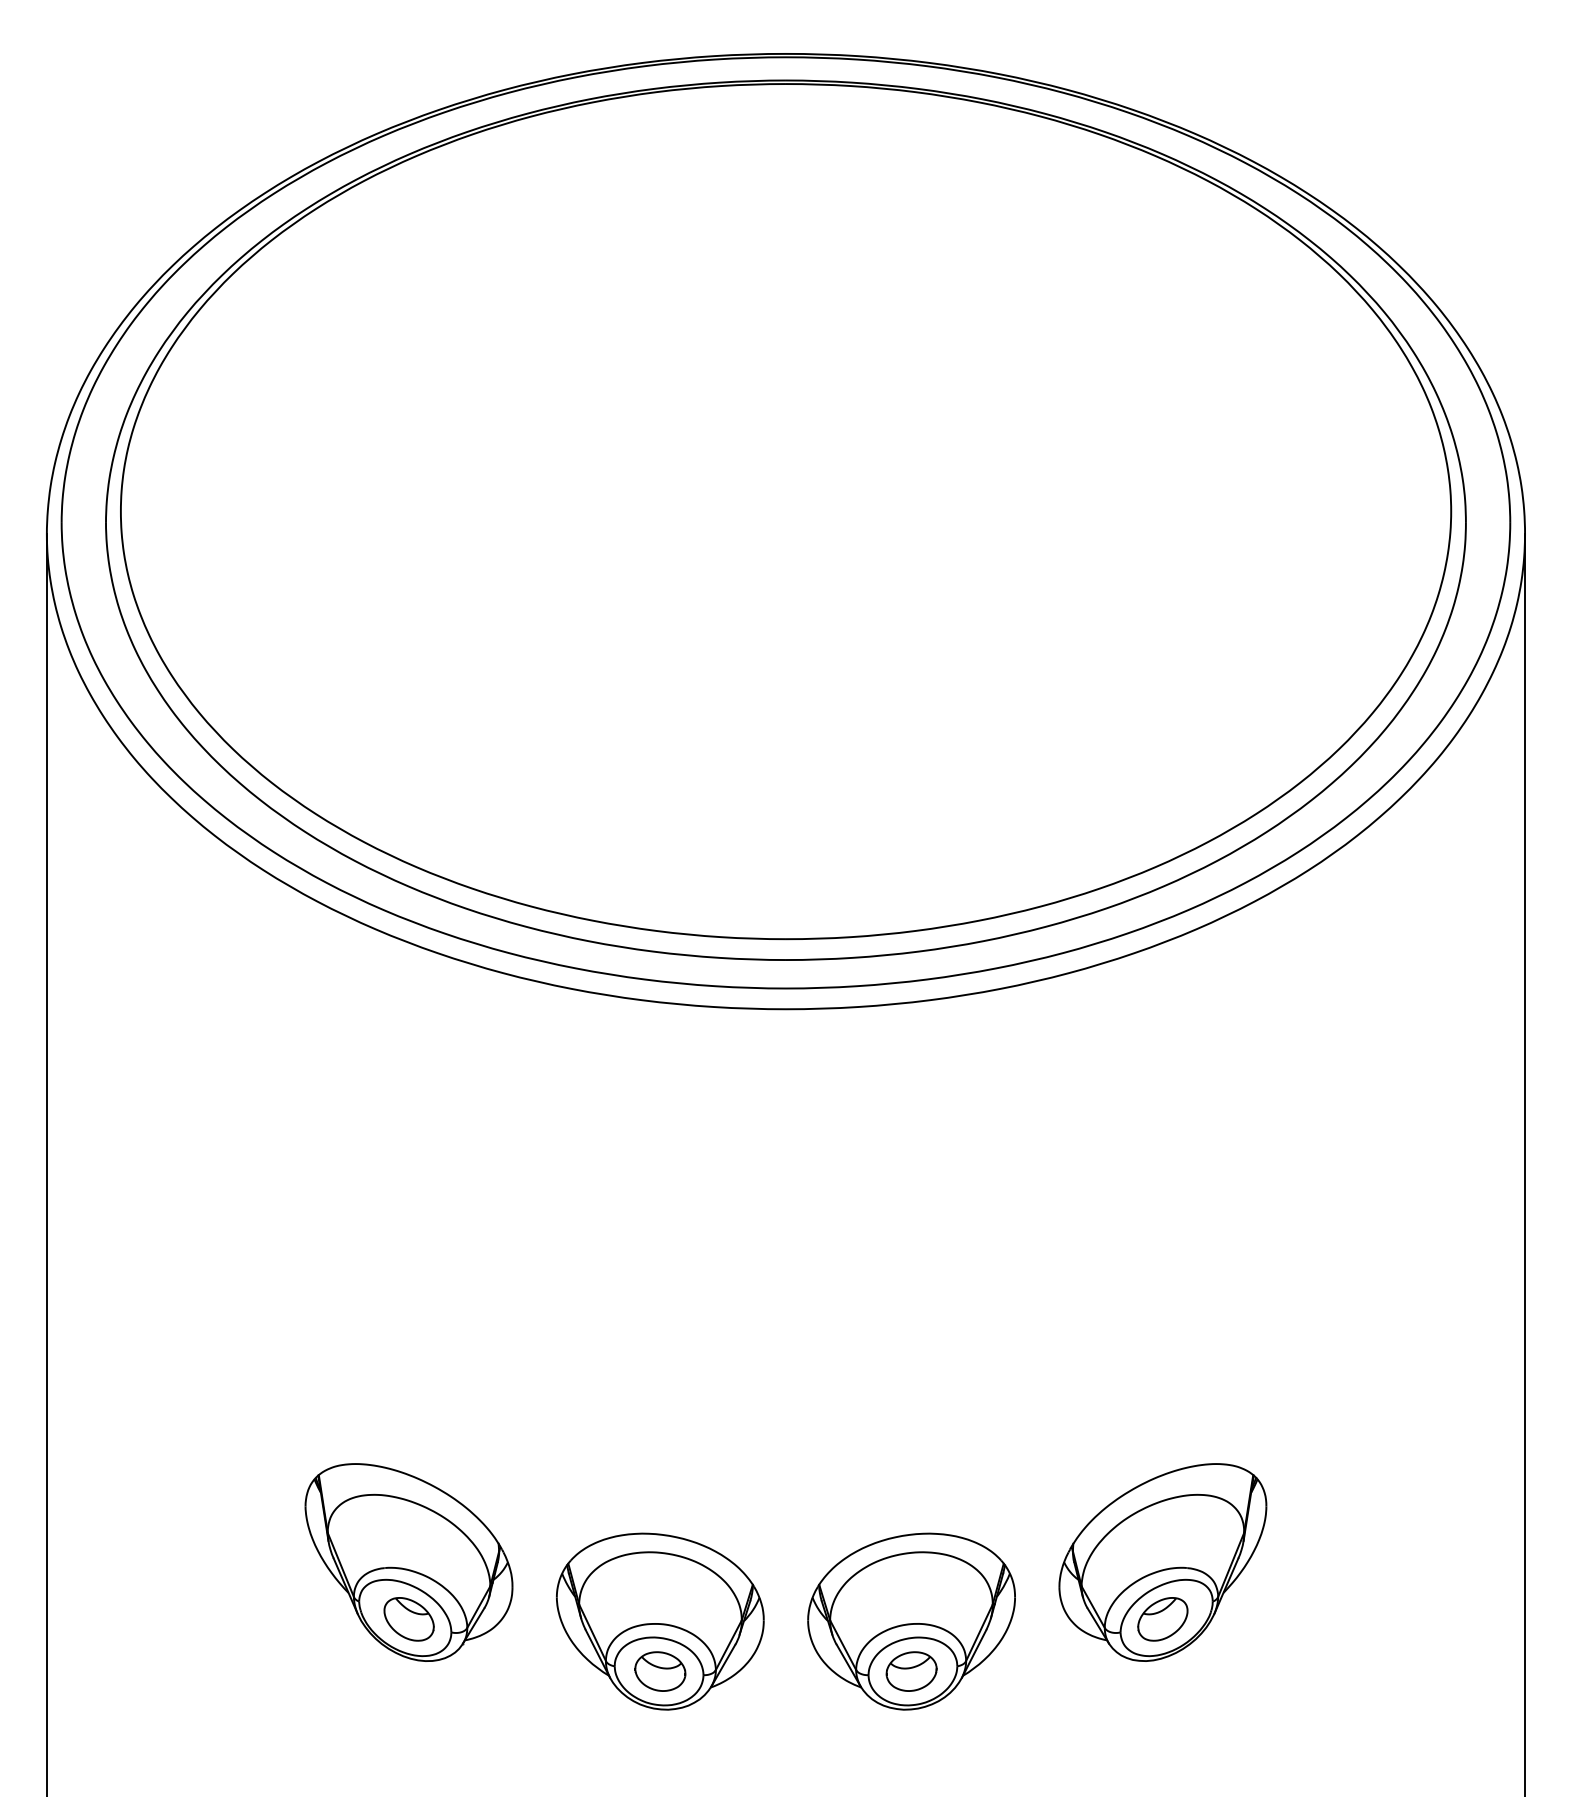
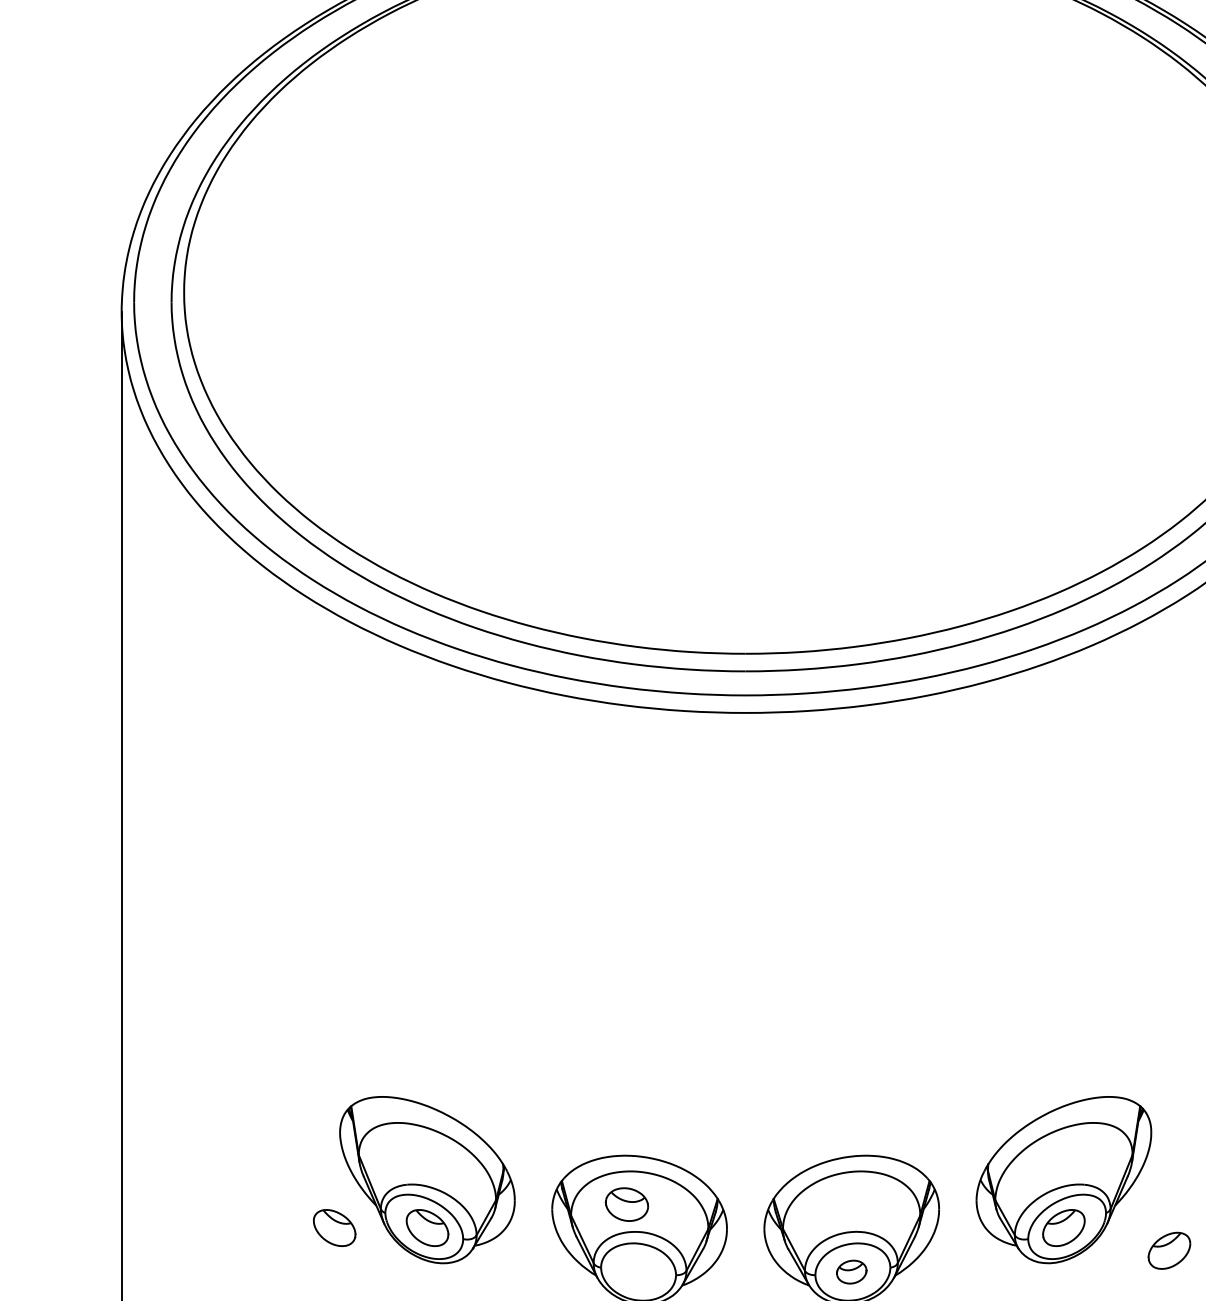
part: (298, 1619) -> (334, 1228), added
part: (1287, 1646) -> (1169, 1250), added
part: (660, 1671) -> (627, 1204), moved
part: (911, 1671) -> (851, 1272), size x0.7

